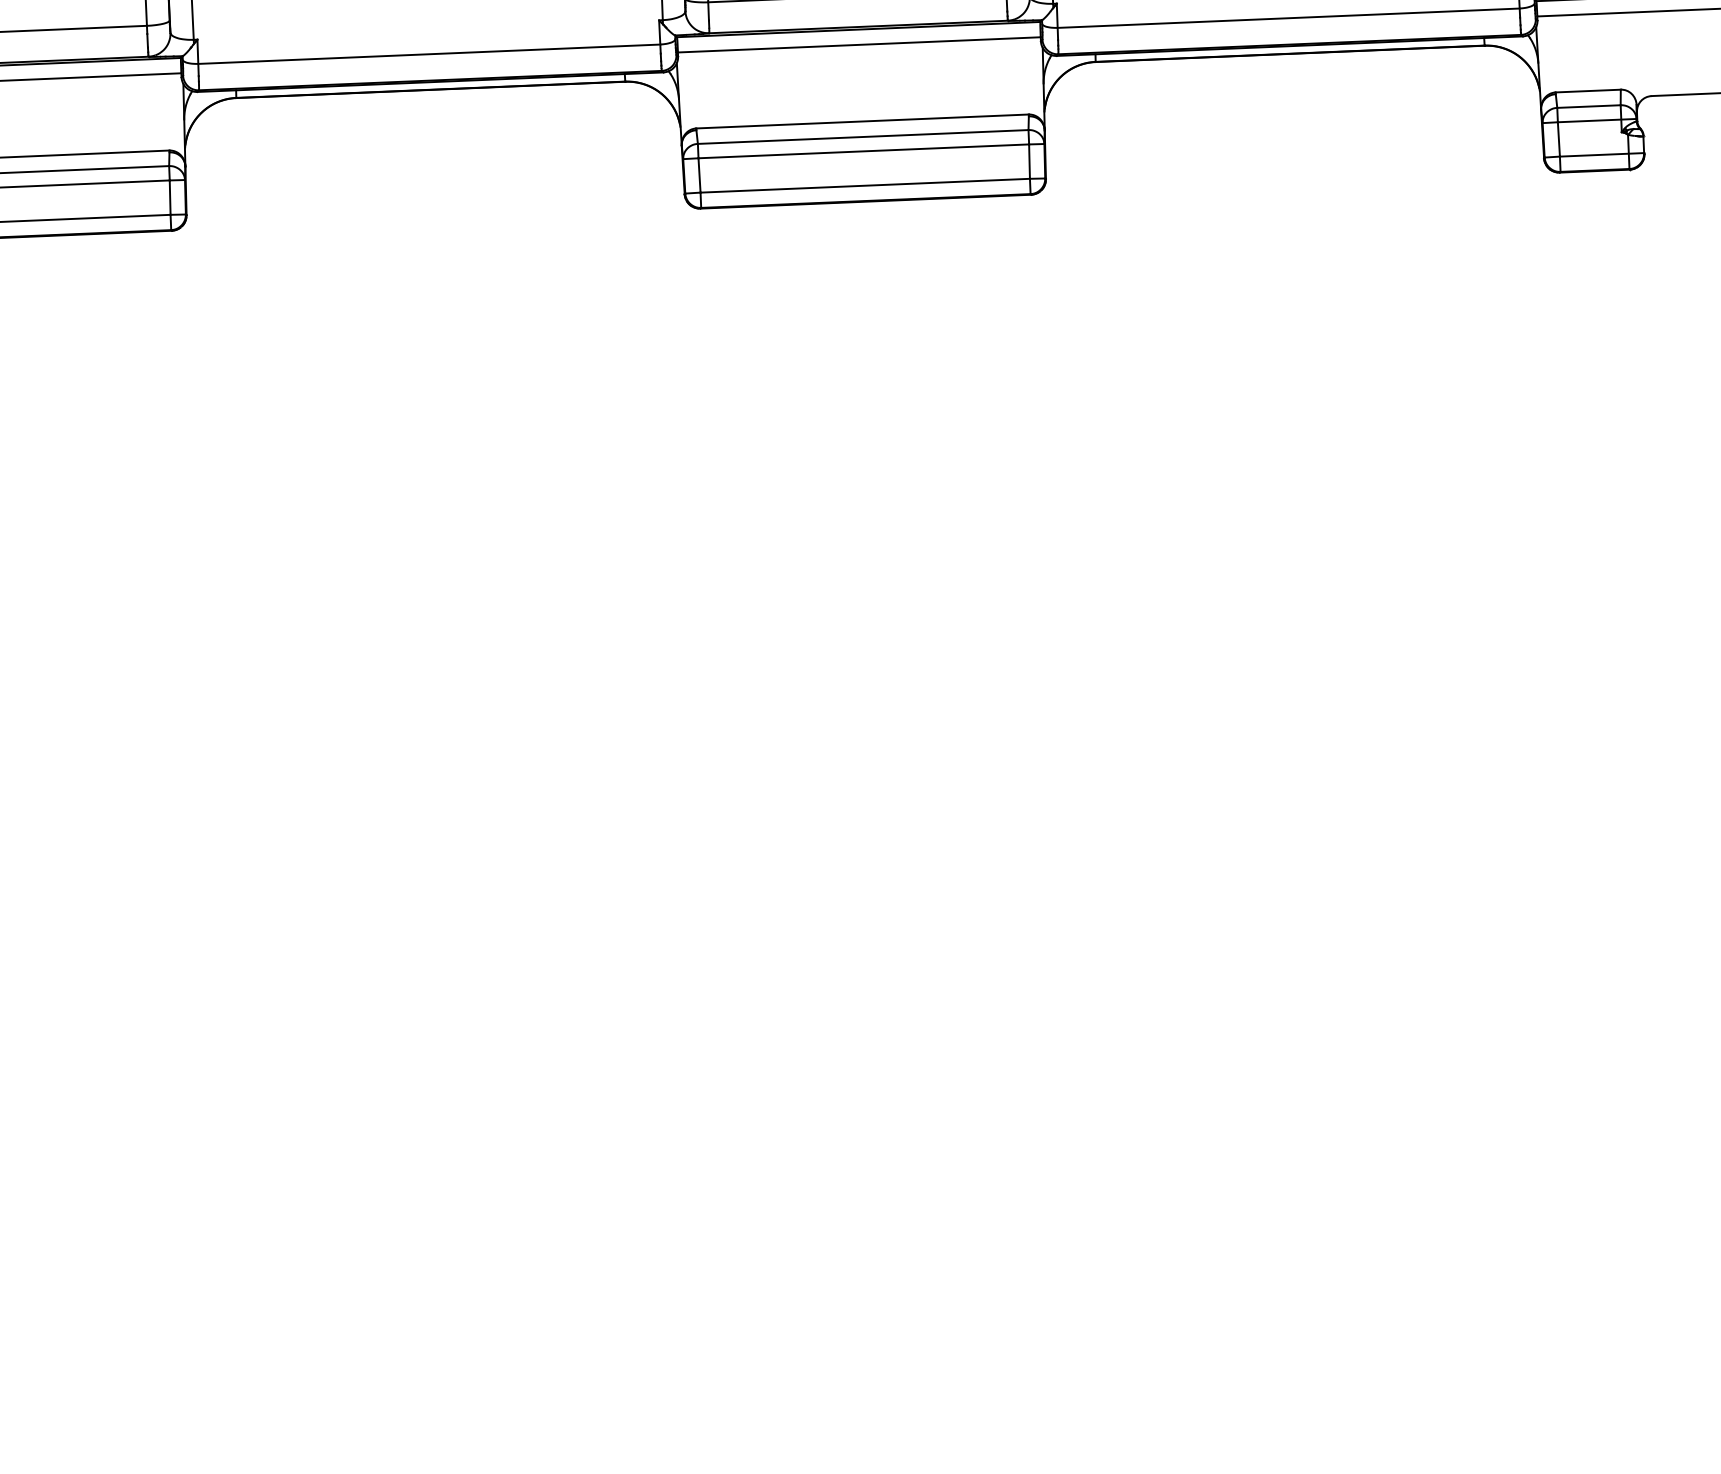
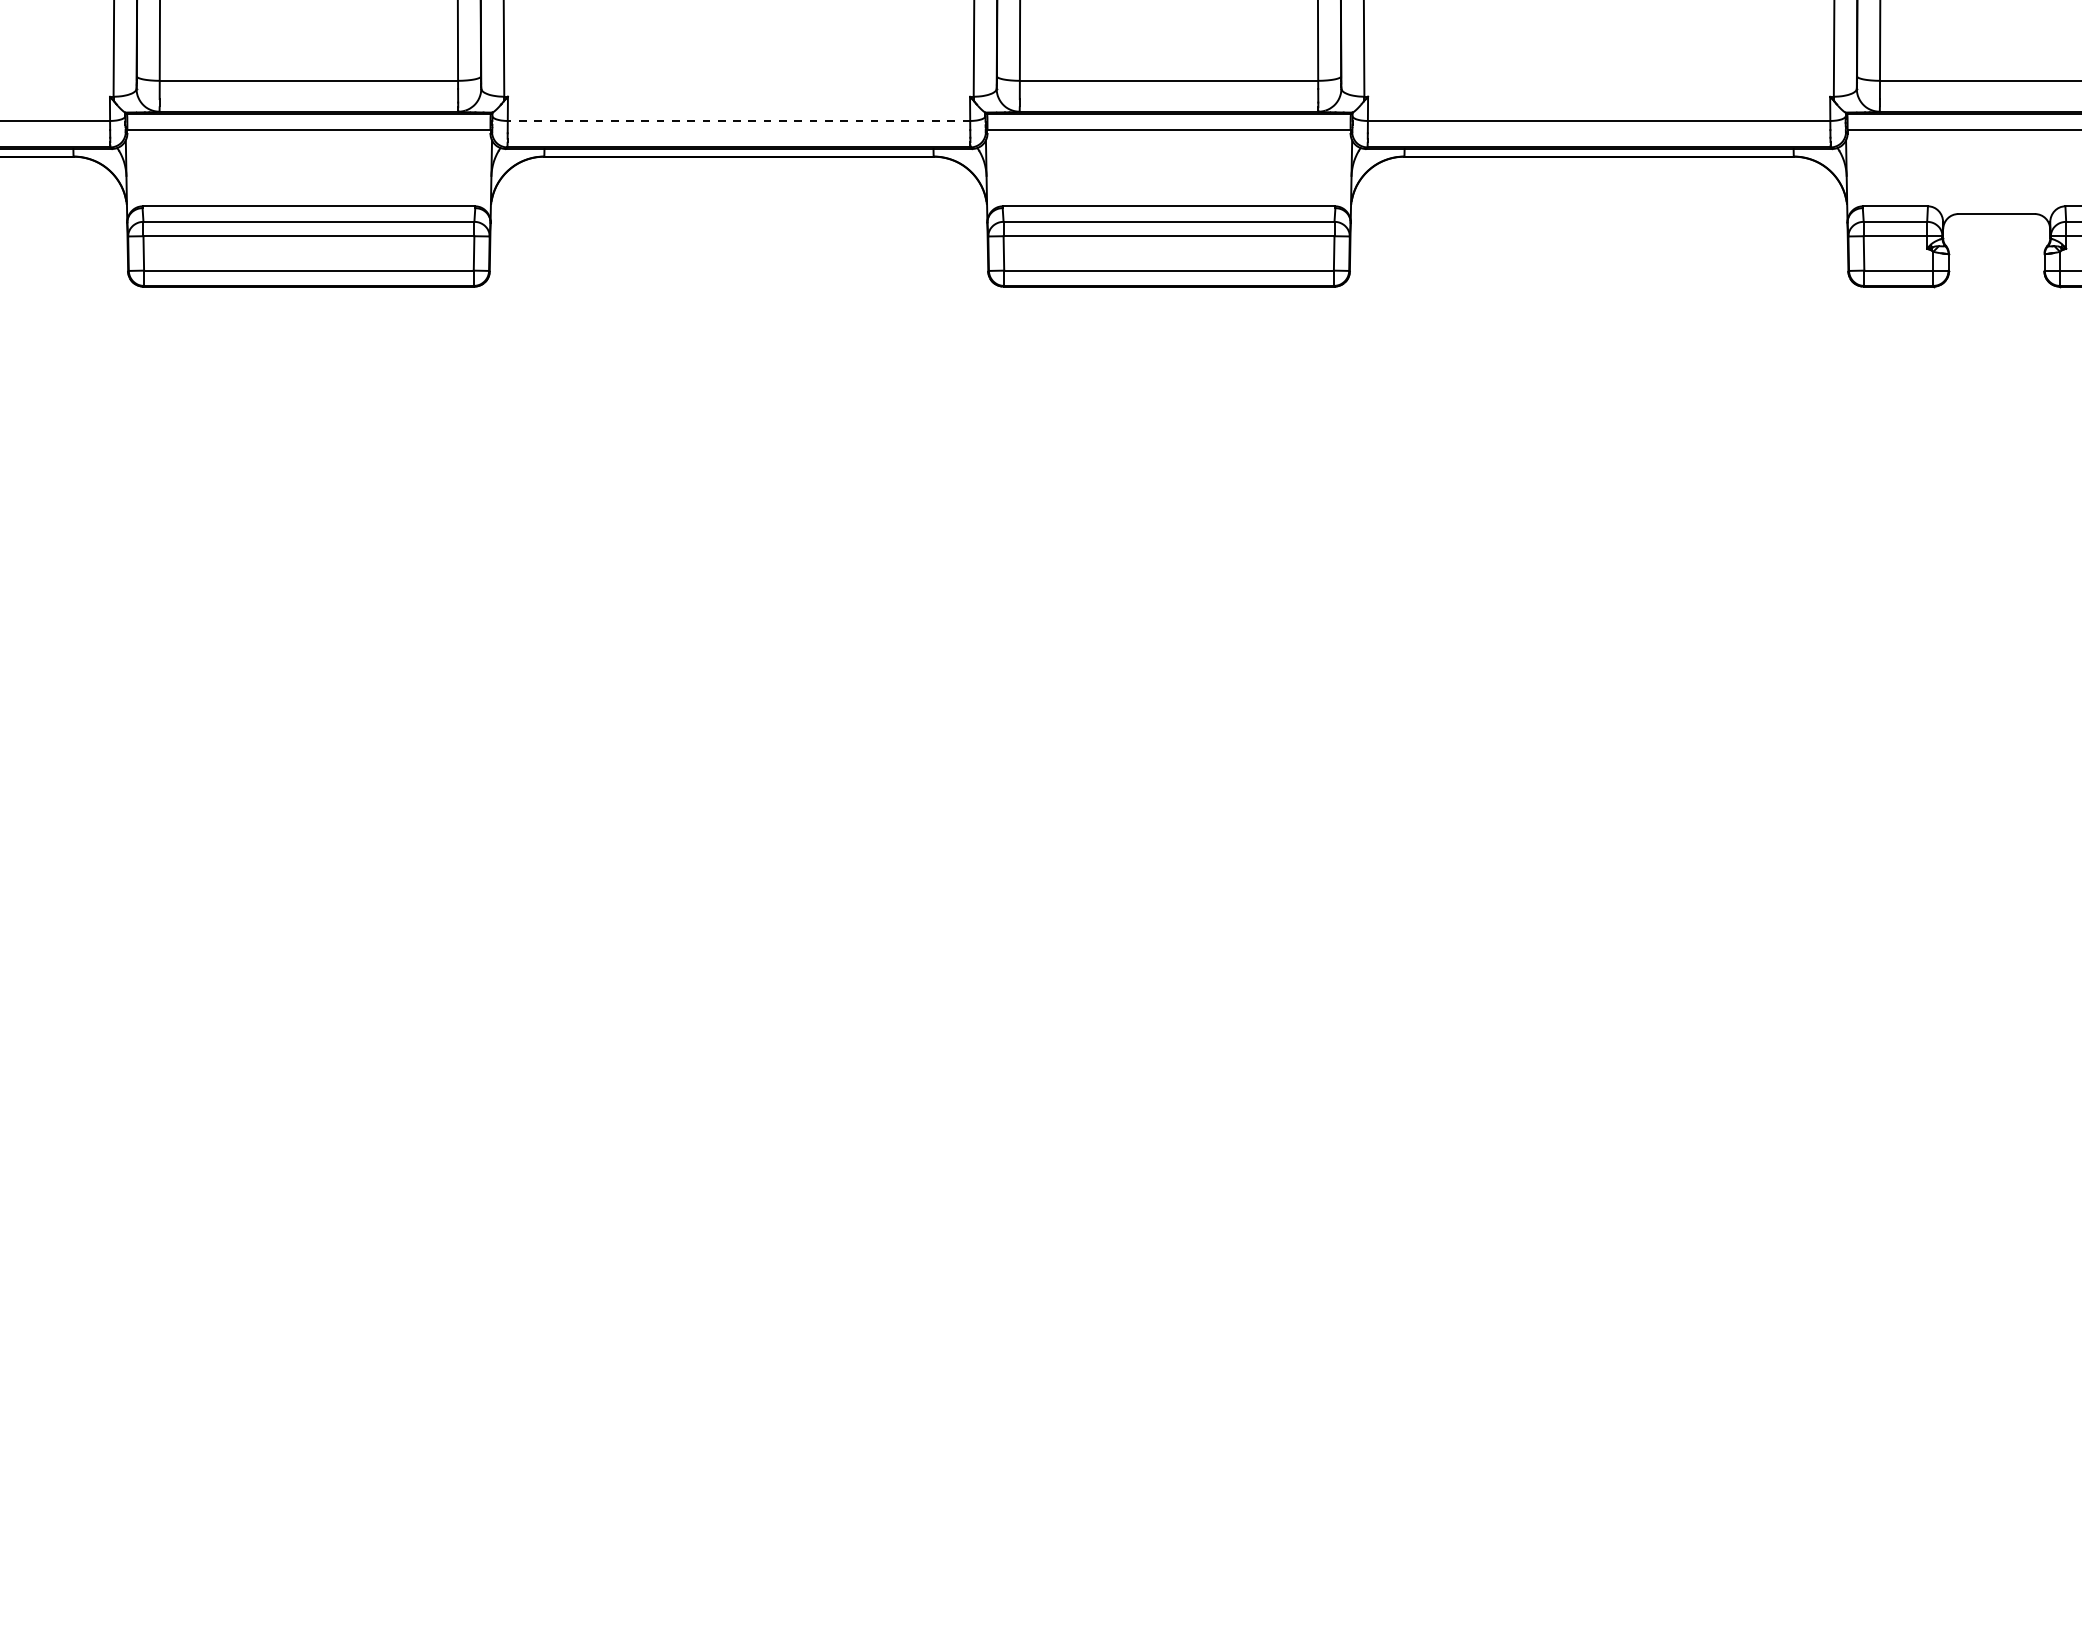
line: (428, 54) -> (738, 121), solid -> dashed

